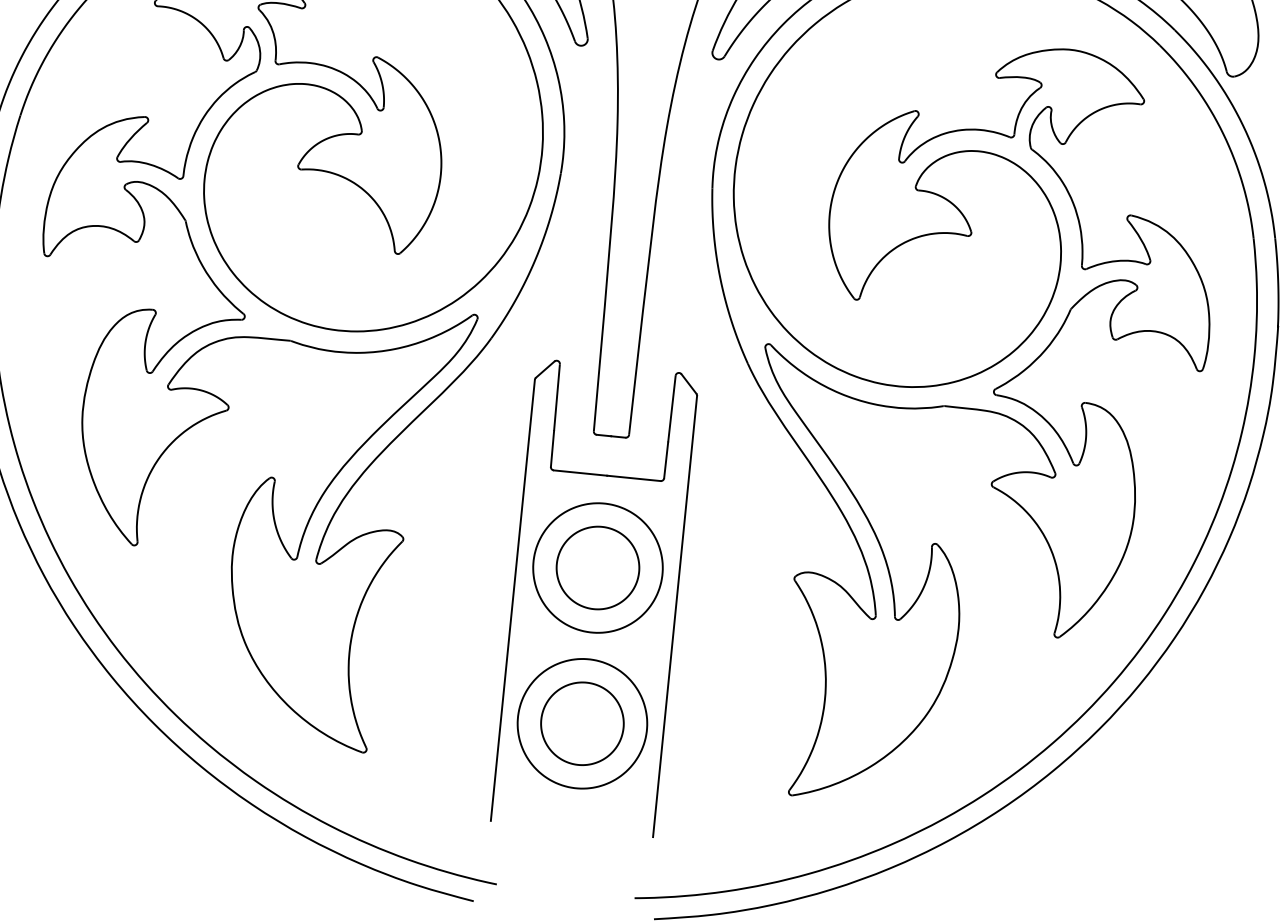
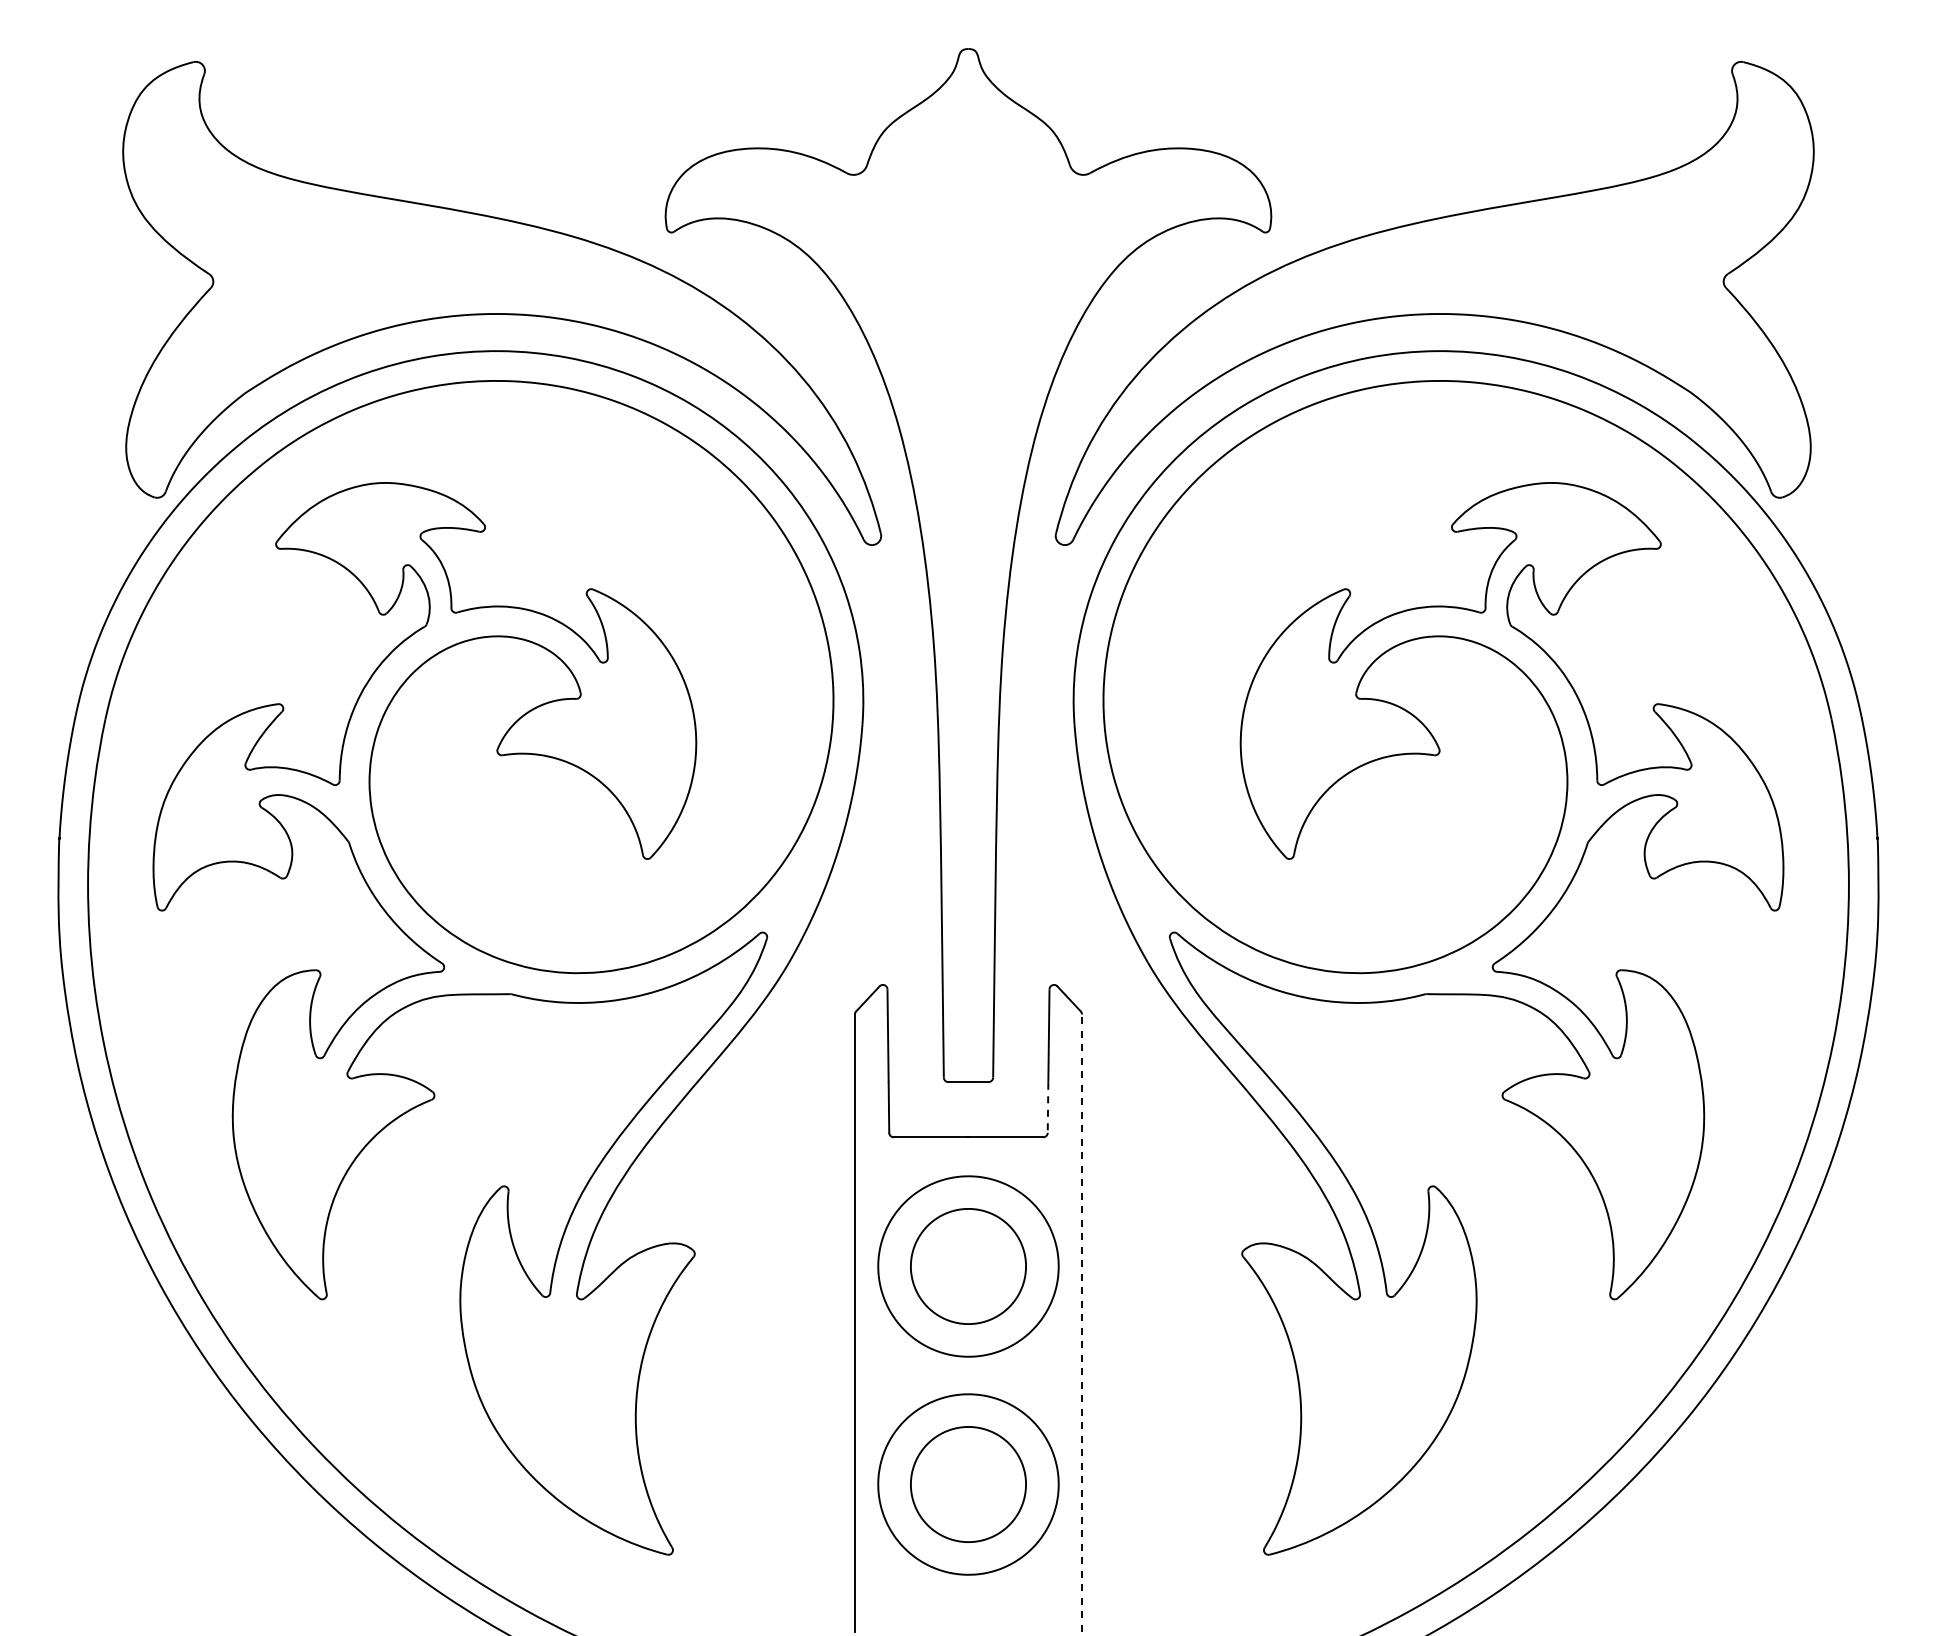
line: (666, 460) -> (1048, 1108), solid -> dashed
line: (675, 616) -> (1082, 1323), solid -> dashed

